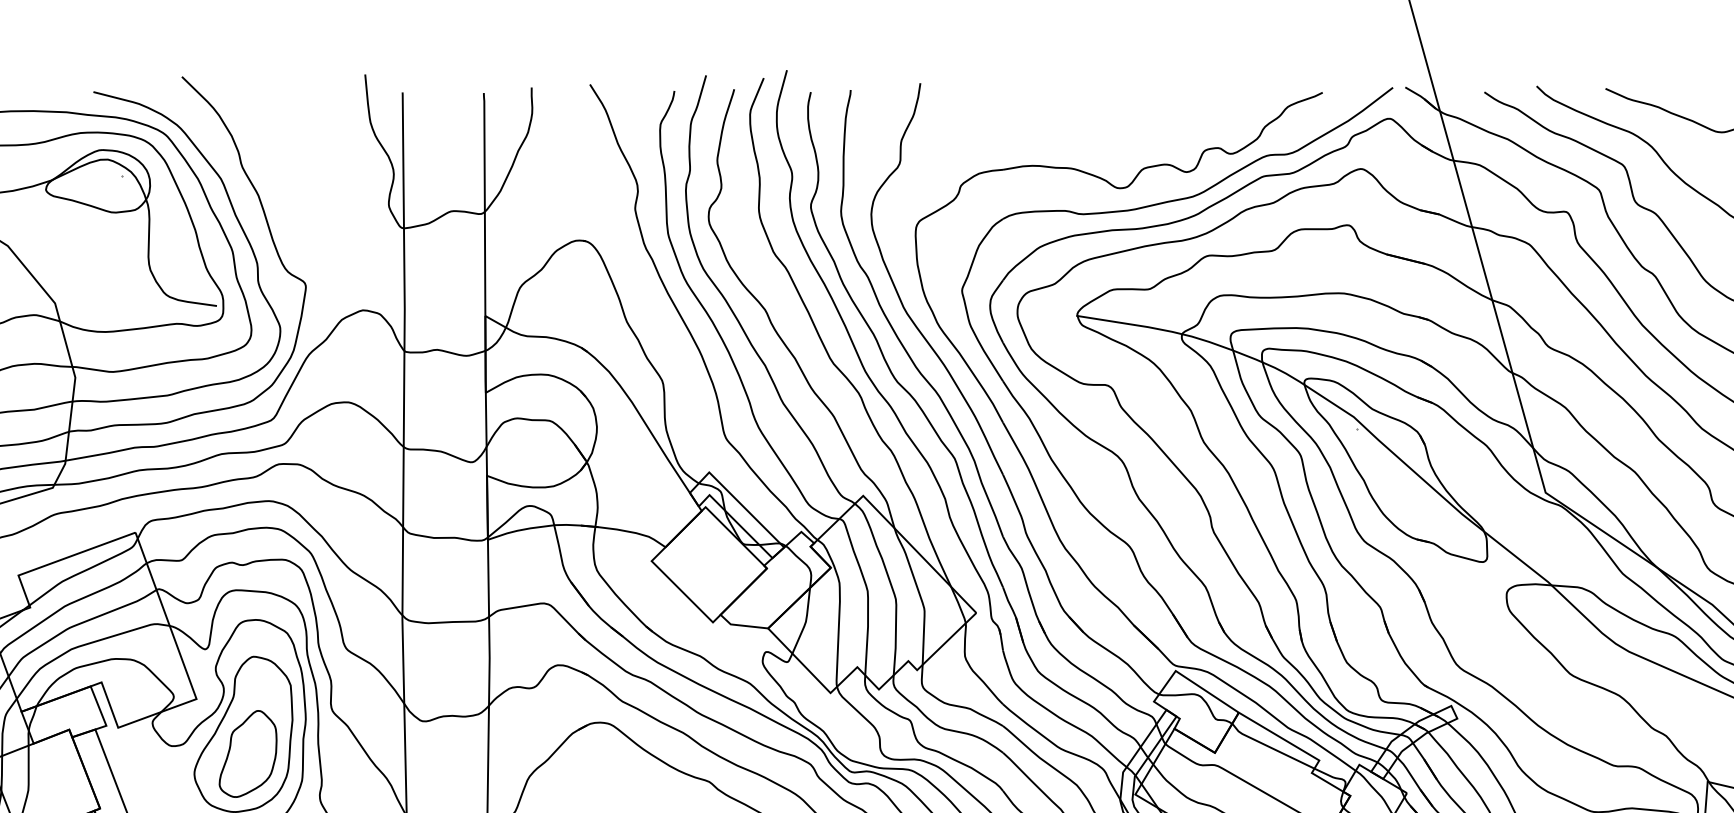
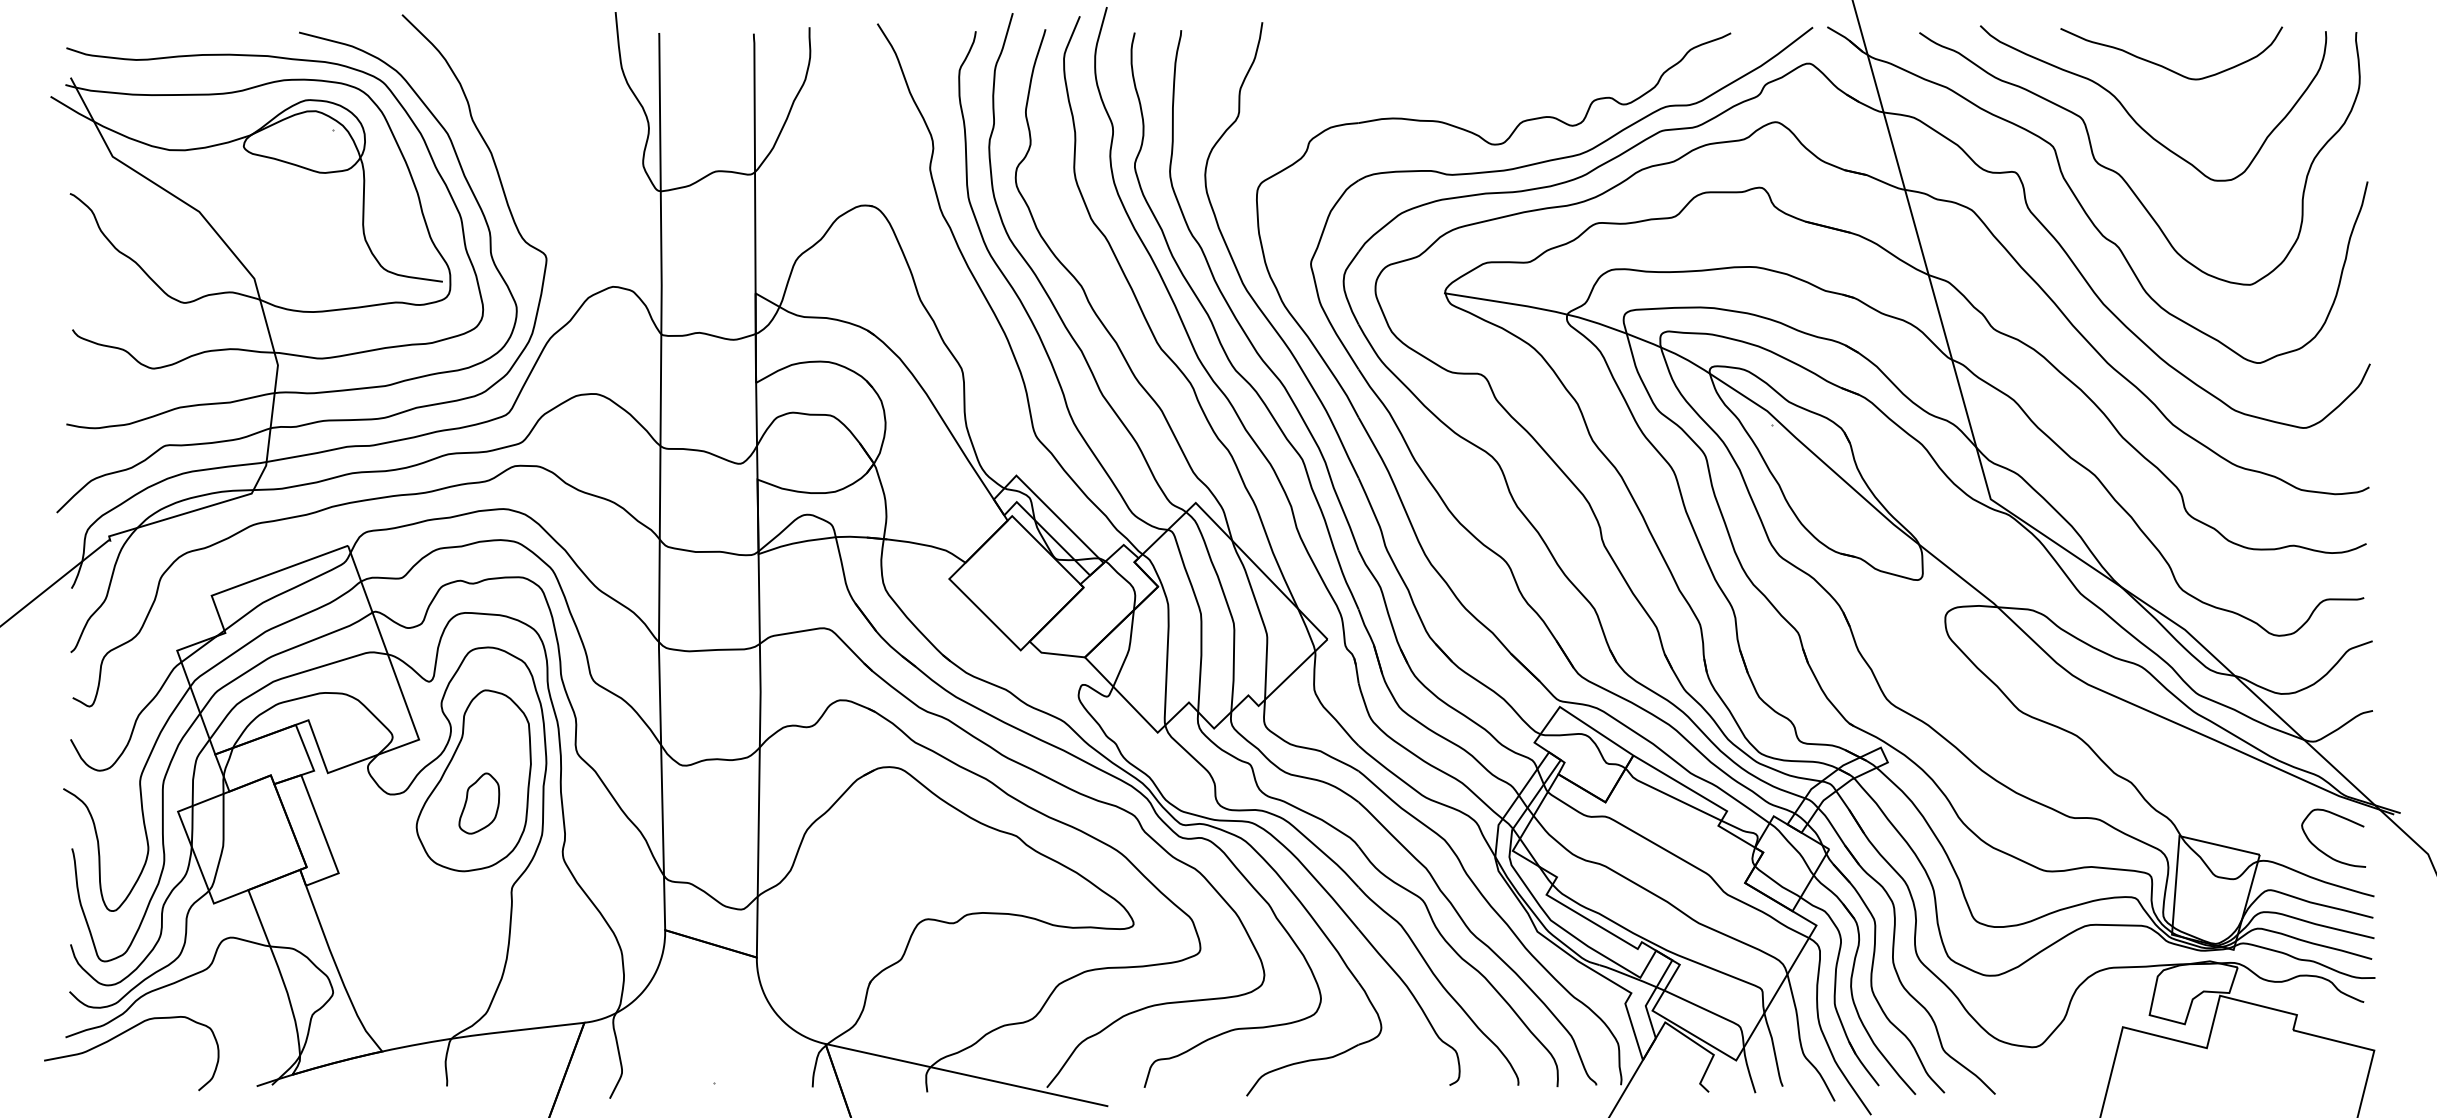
part: (248, 753) -> (479, 803), size x0.6

